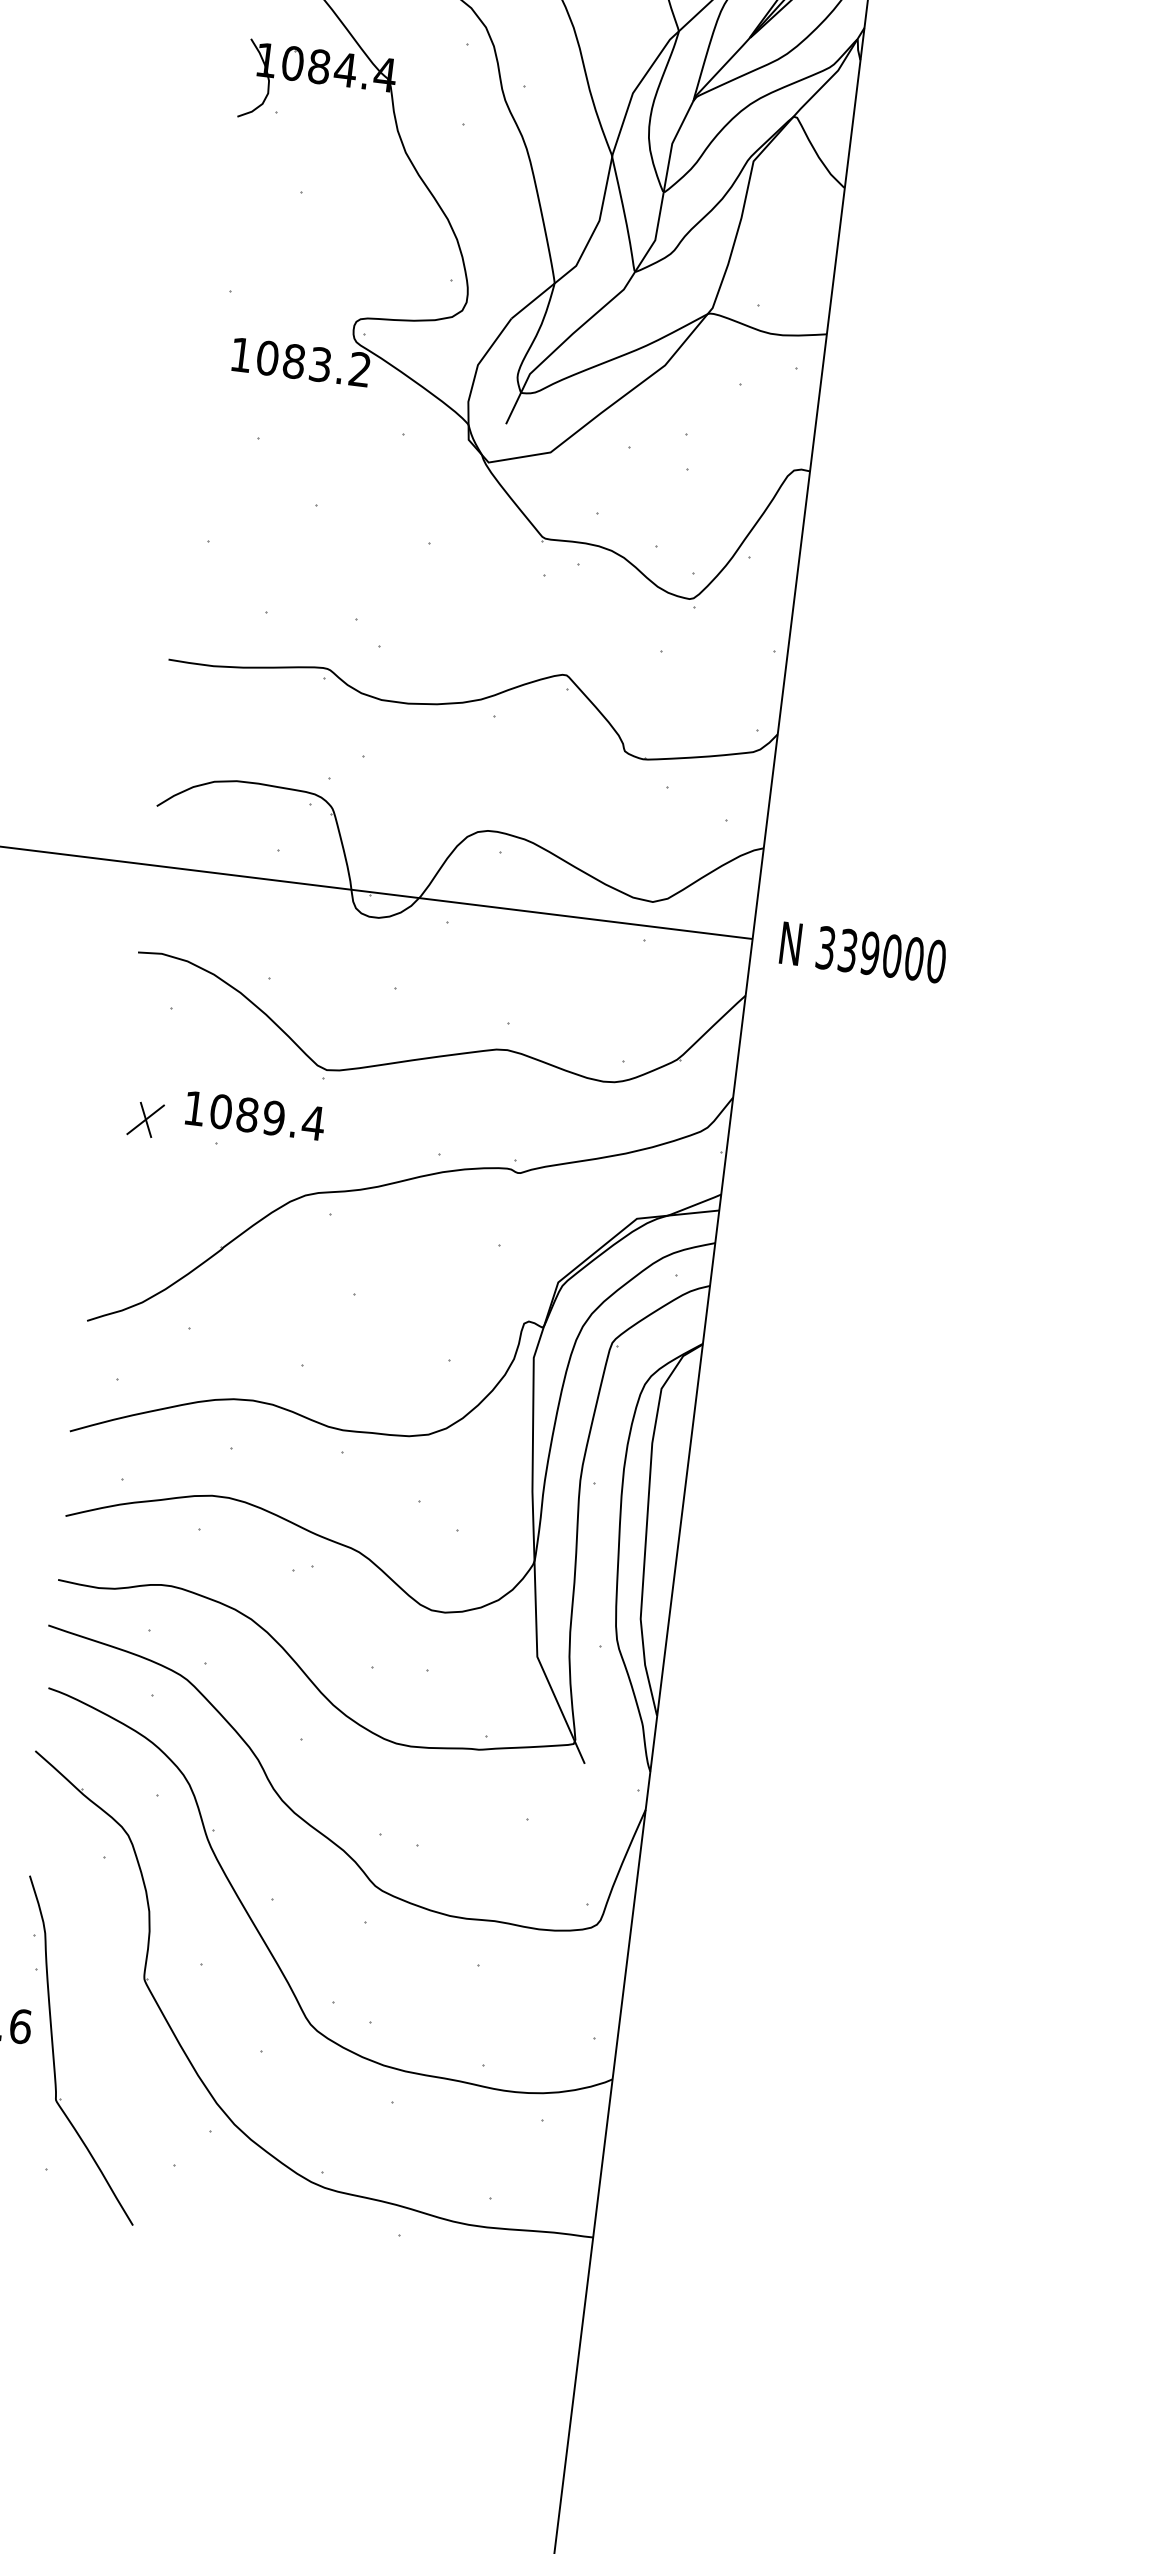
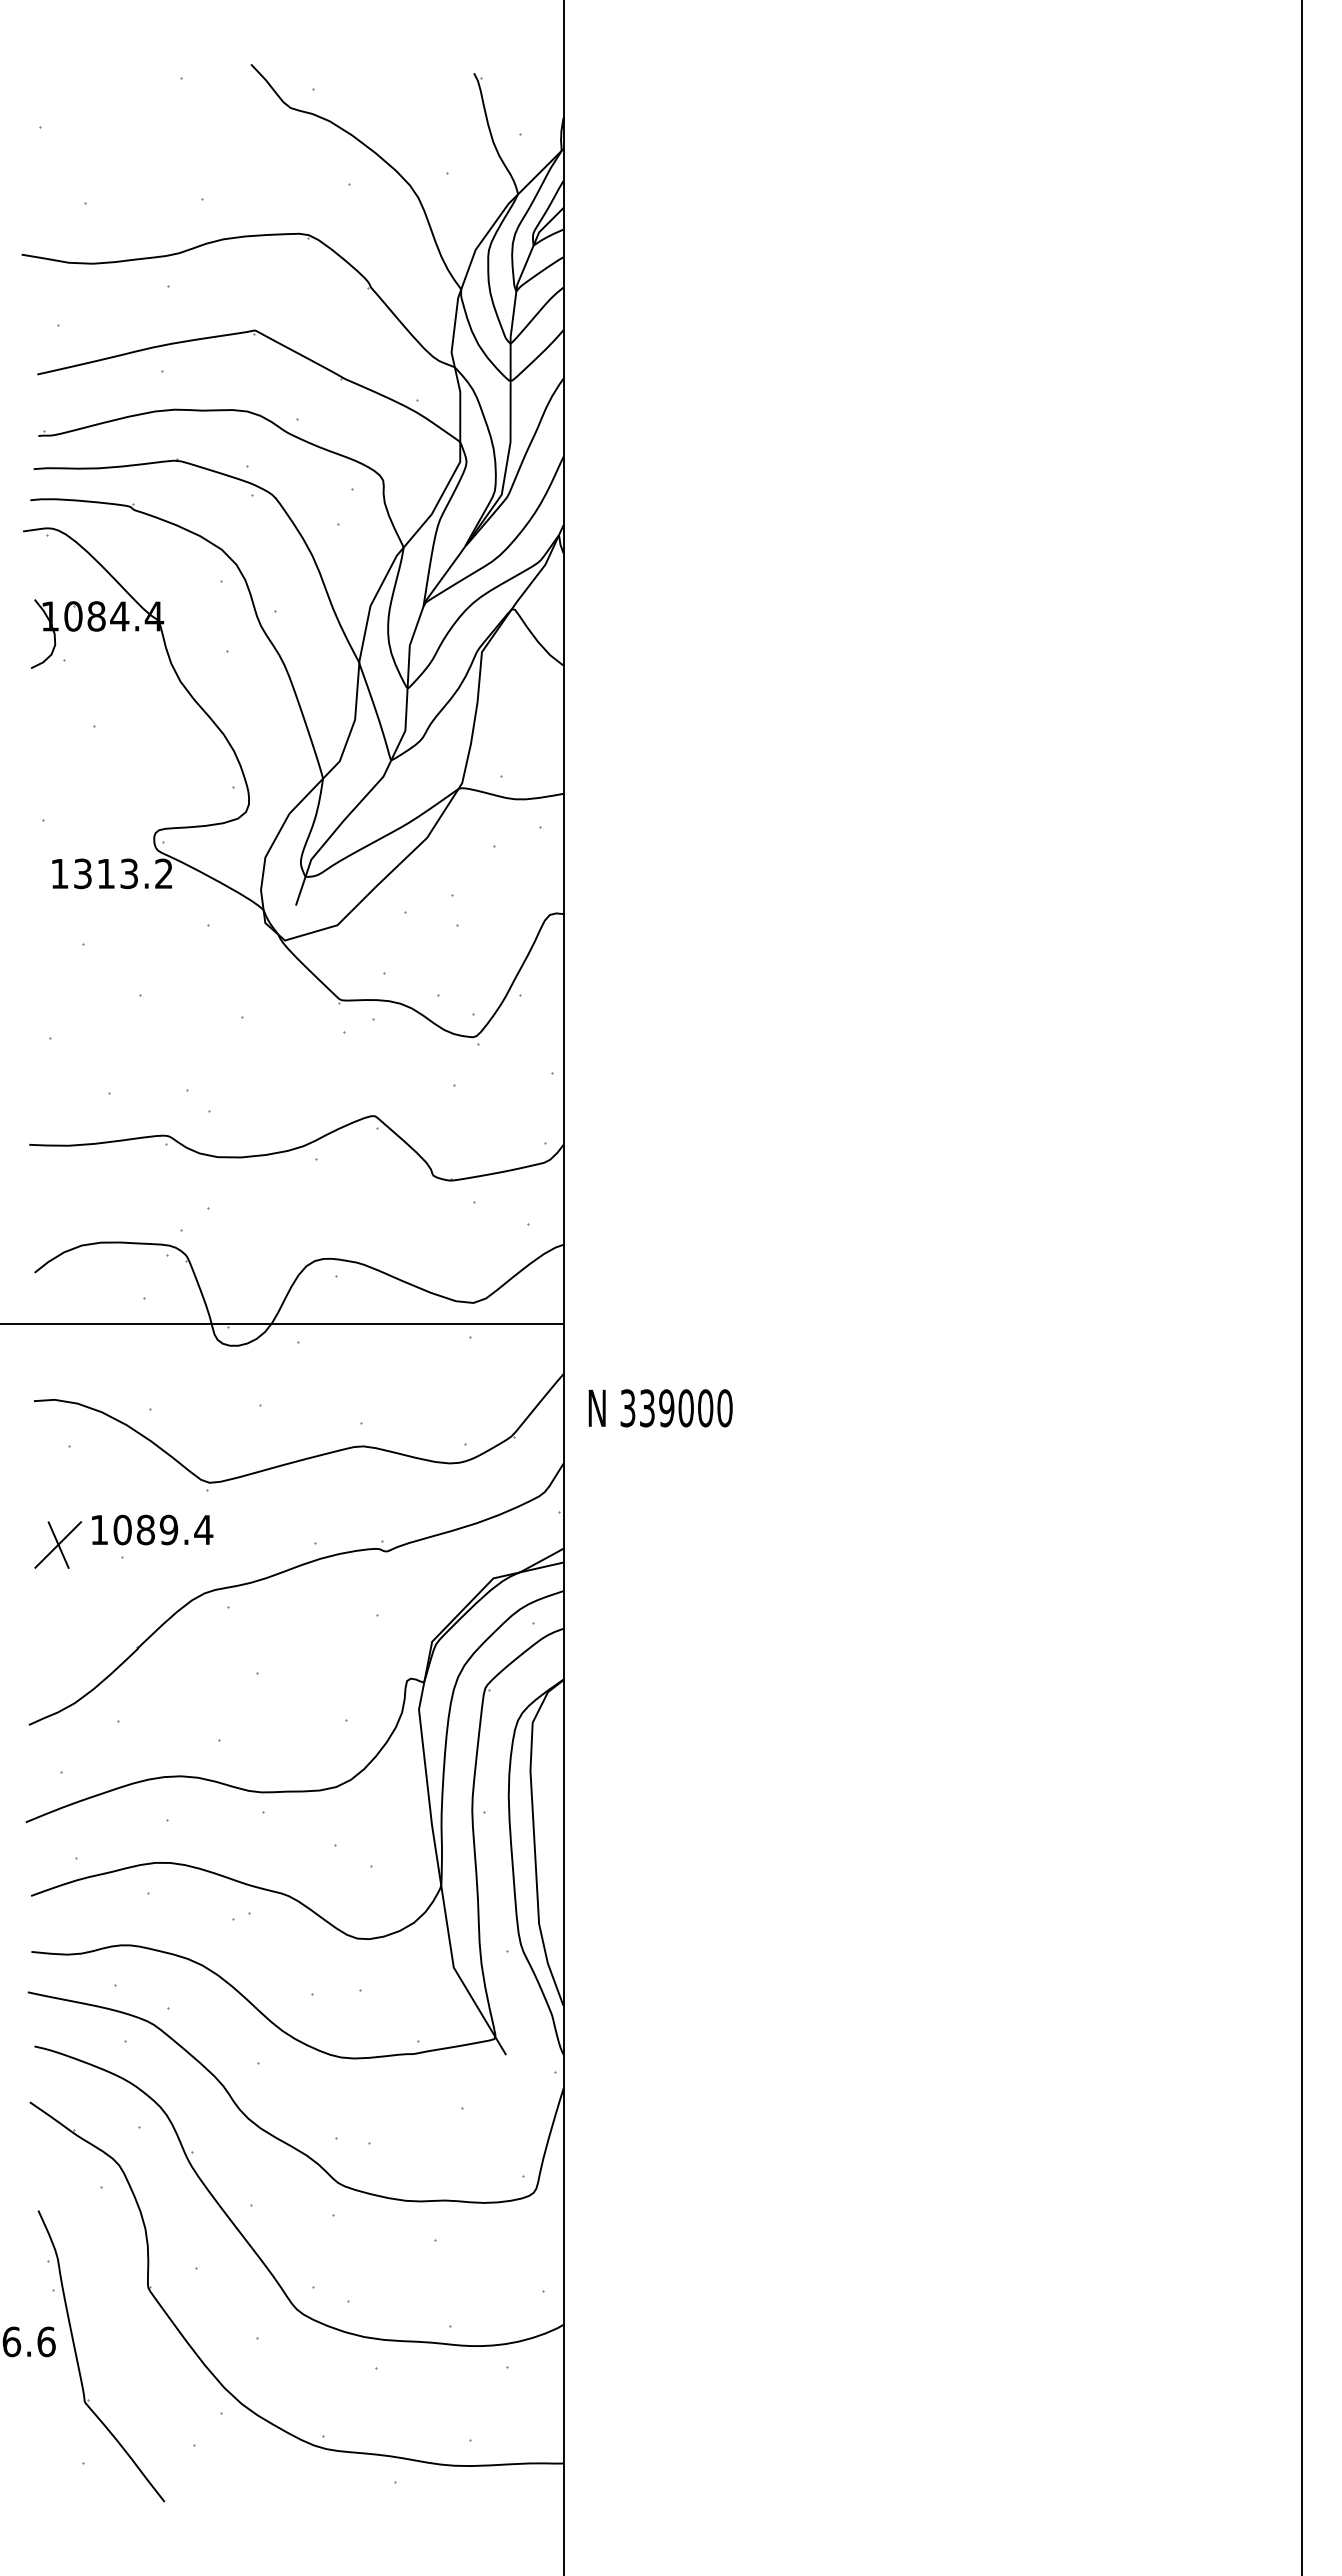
text: (280, 359) -> (94, 873), 1083.2 -> 1313.2
text: (862, 952) -> (660, 1408), moved
part: (145, 1119) -> (58, 1544), size x1.6

